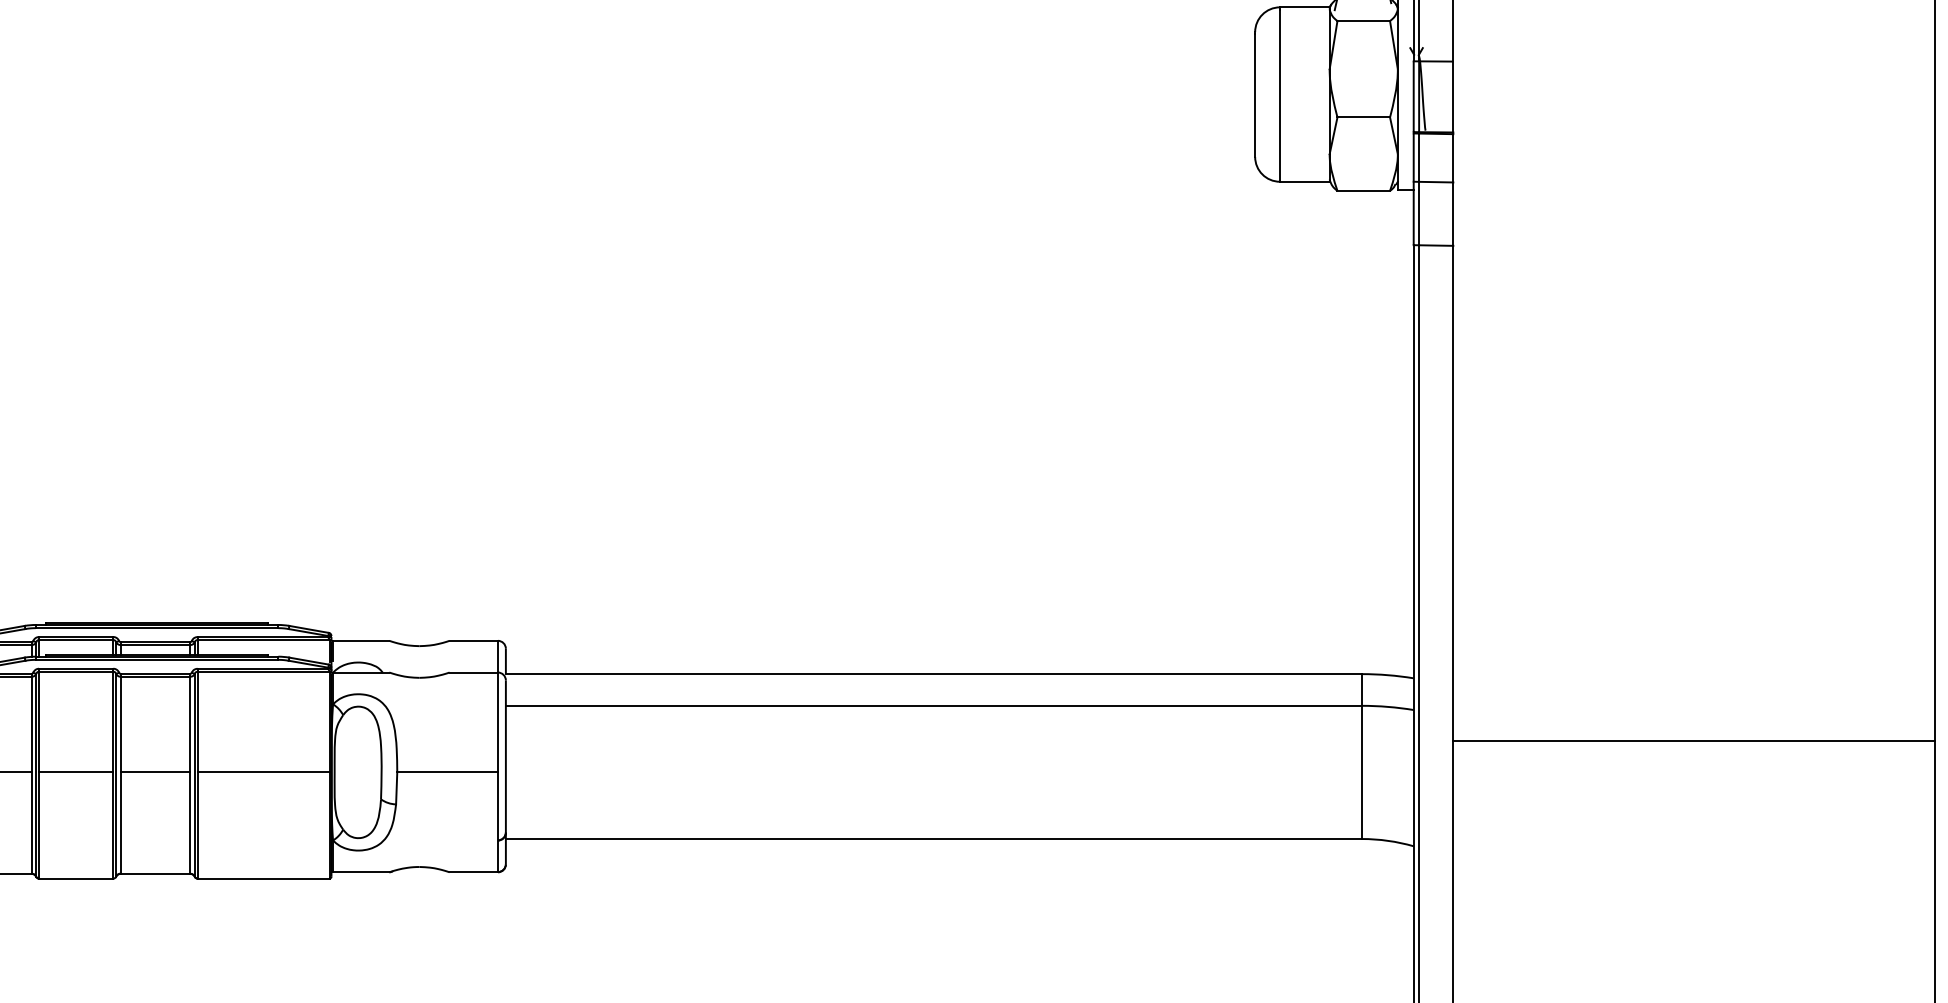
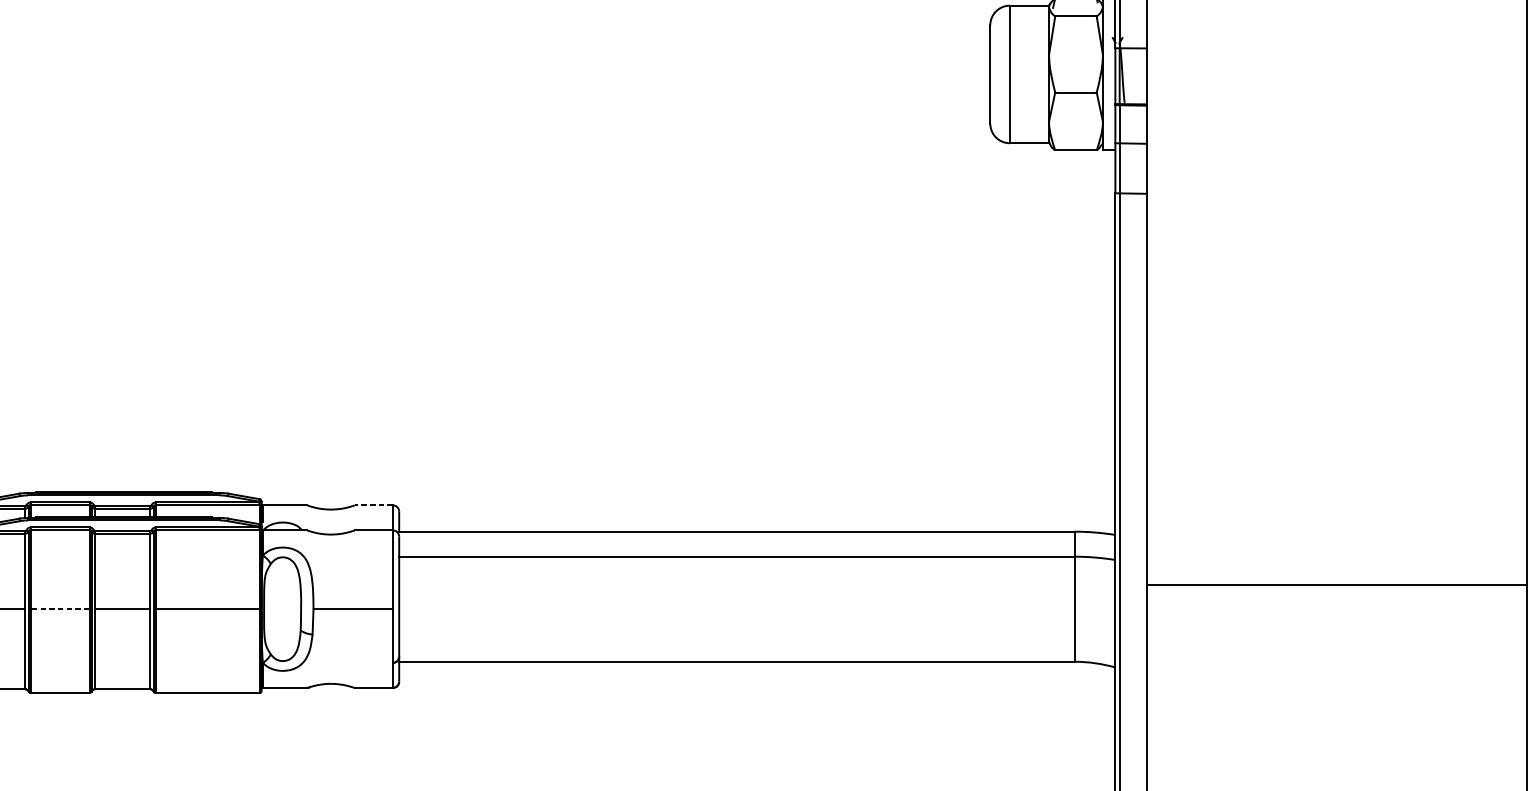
line: (473, 640) -> (373, 505), solid -> dashed
line: (75, 772) -> (59, 609), solid -> dashed

